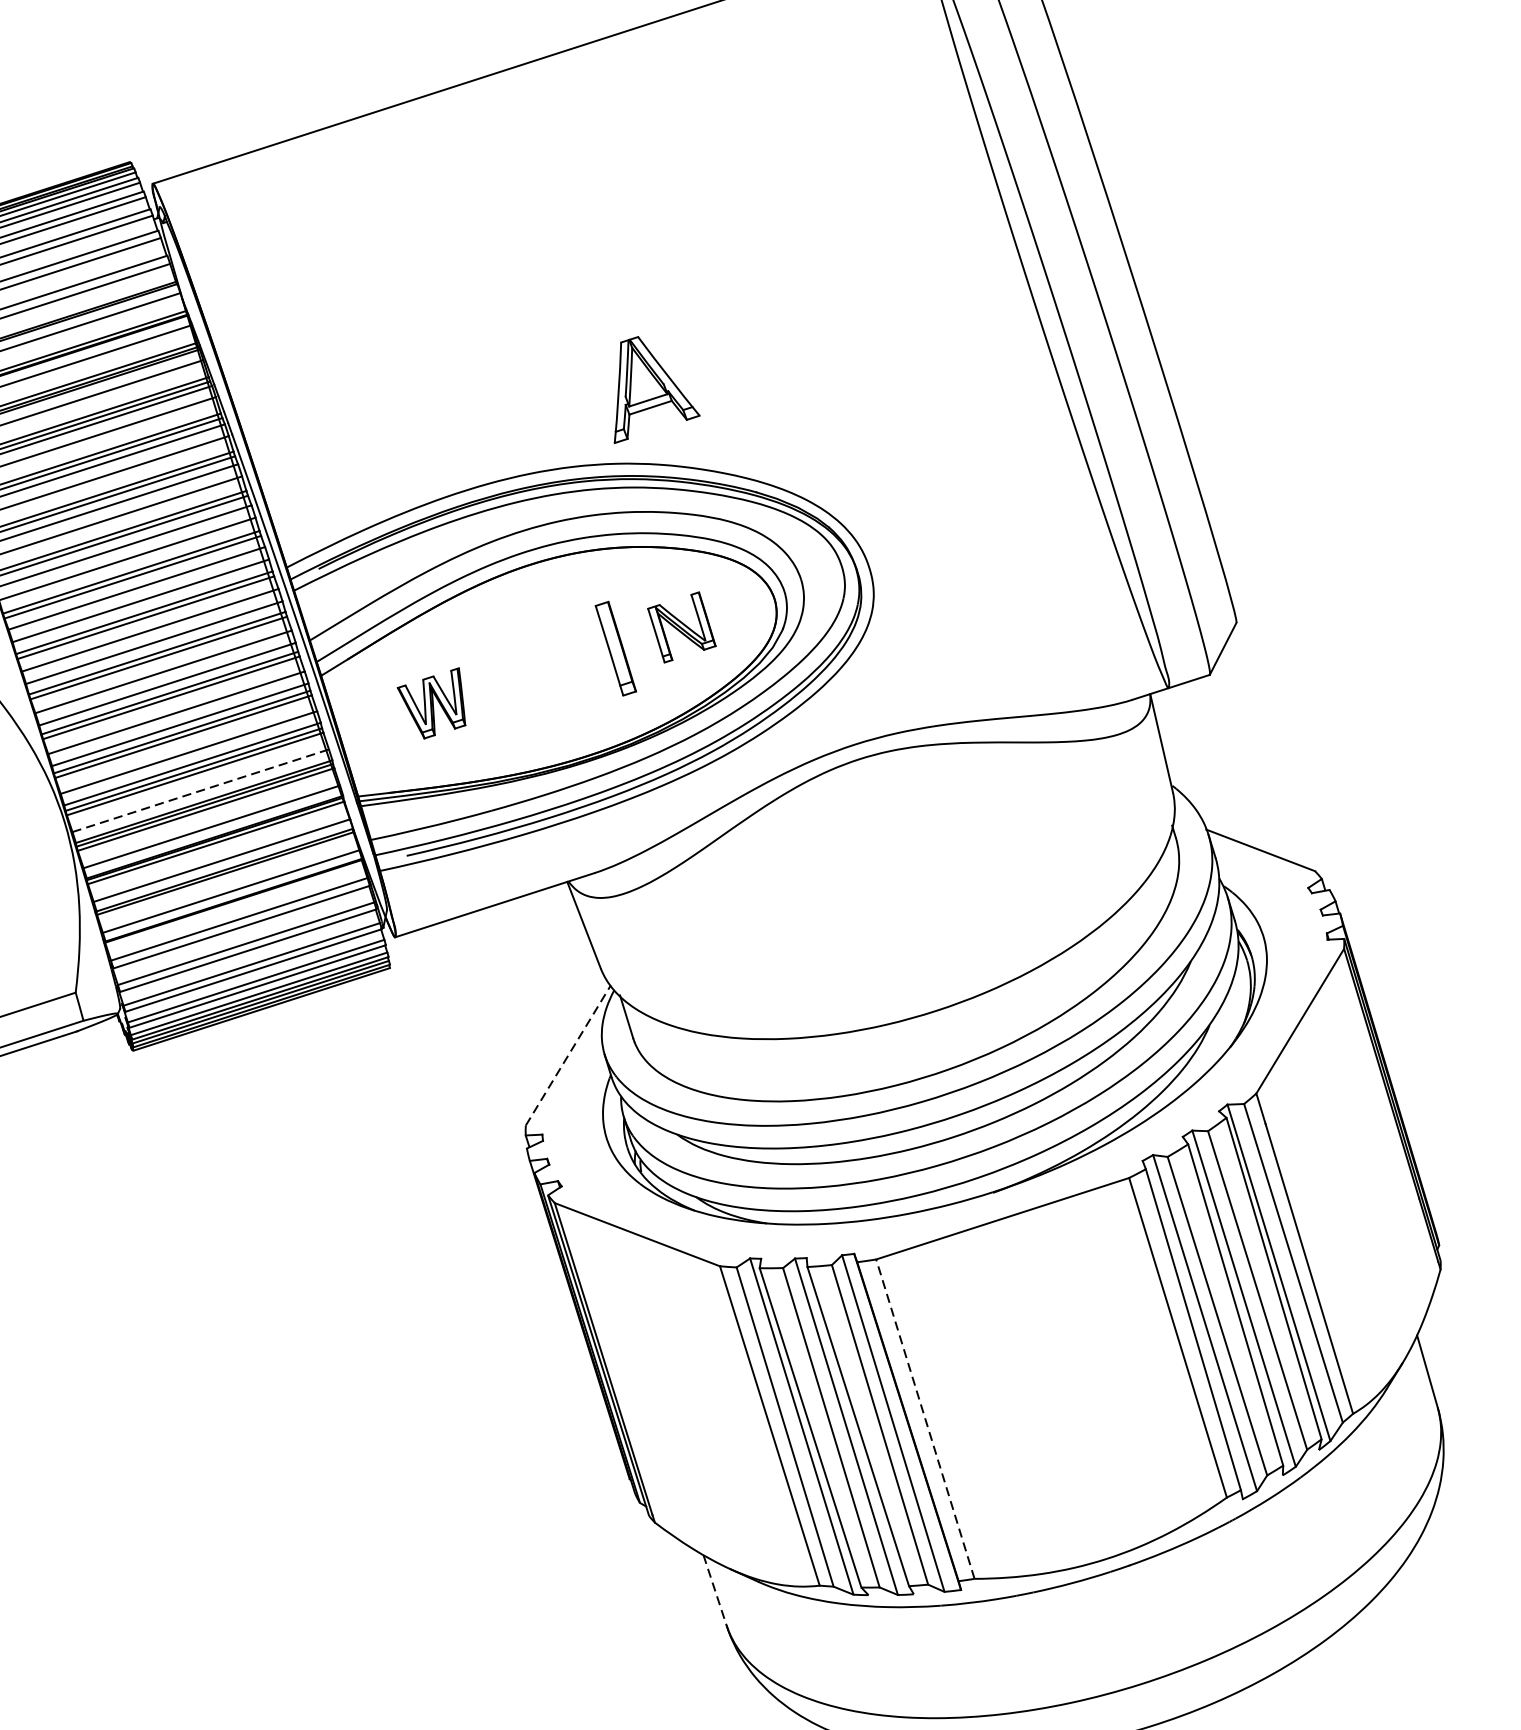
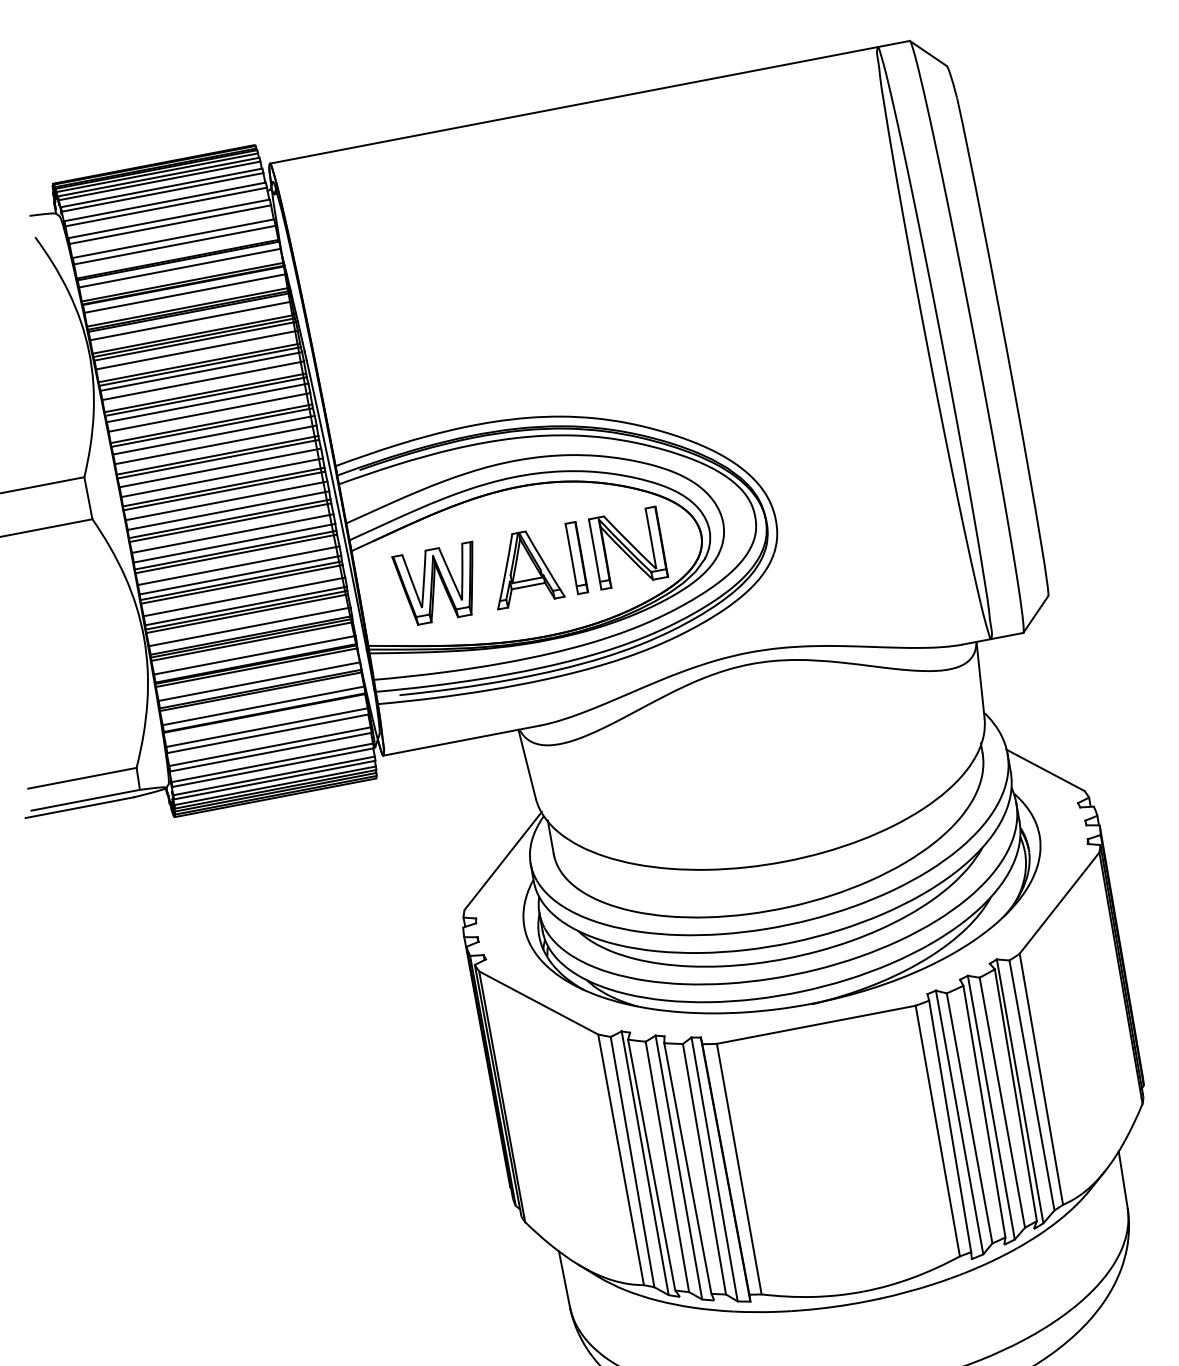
part: (652, 386) -> (531, 570), moved
part: (681, 626) -> (628, 547), size x1.67
part: (431, 703) -> (432, 582), size x1.67
line: (200, 790) -> (249, 626), dashed -> solid
line: (568, 1054) -> (503, 860), dashed -> solid
line: (925, 1418) -> (739, 1168), dashed -> solid
line: (715, 1590) -> (564, 1279), dashed -> solid

